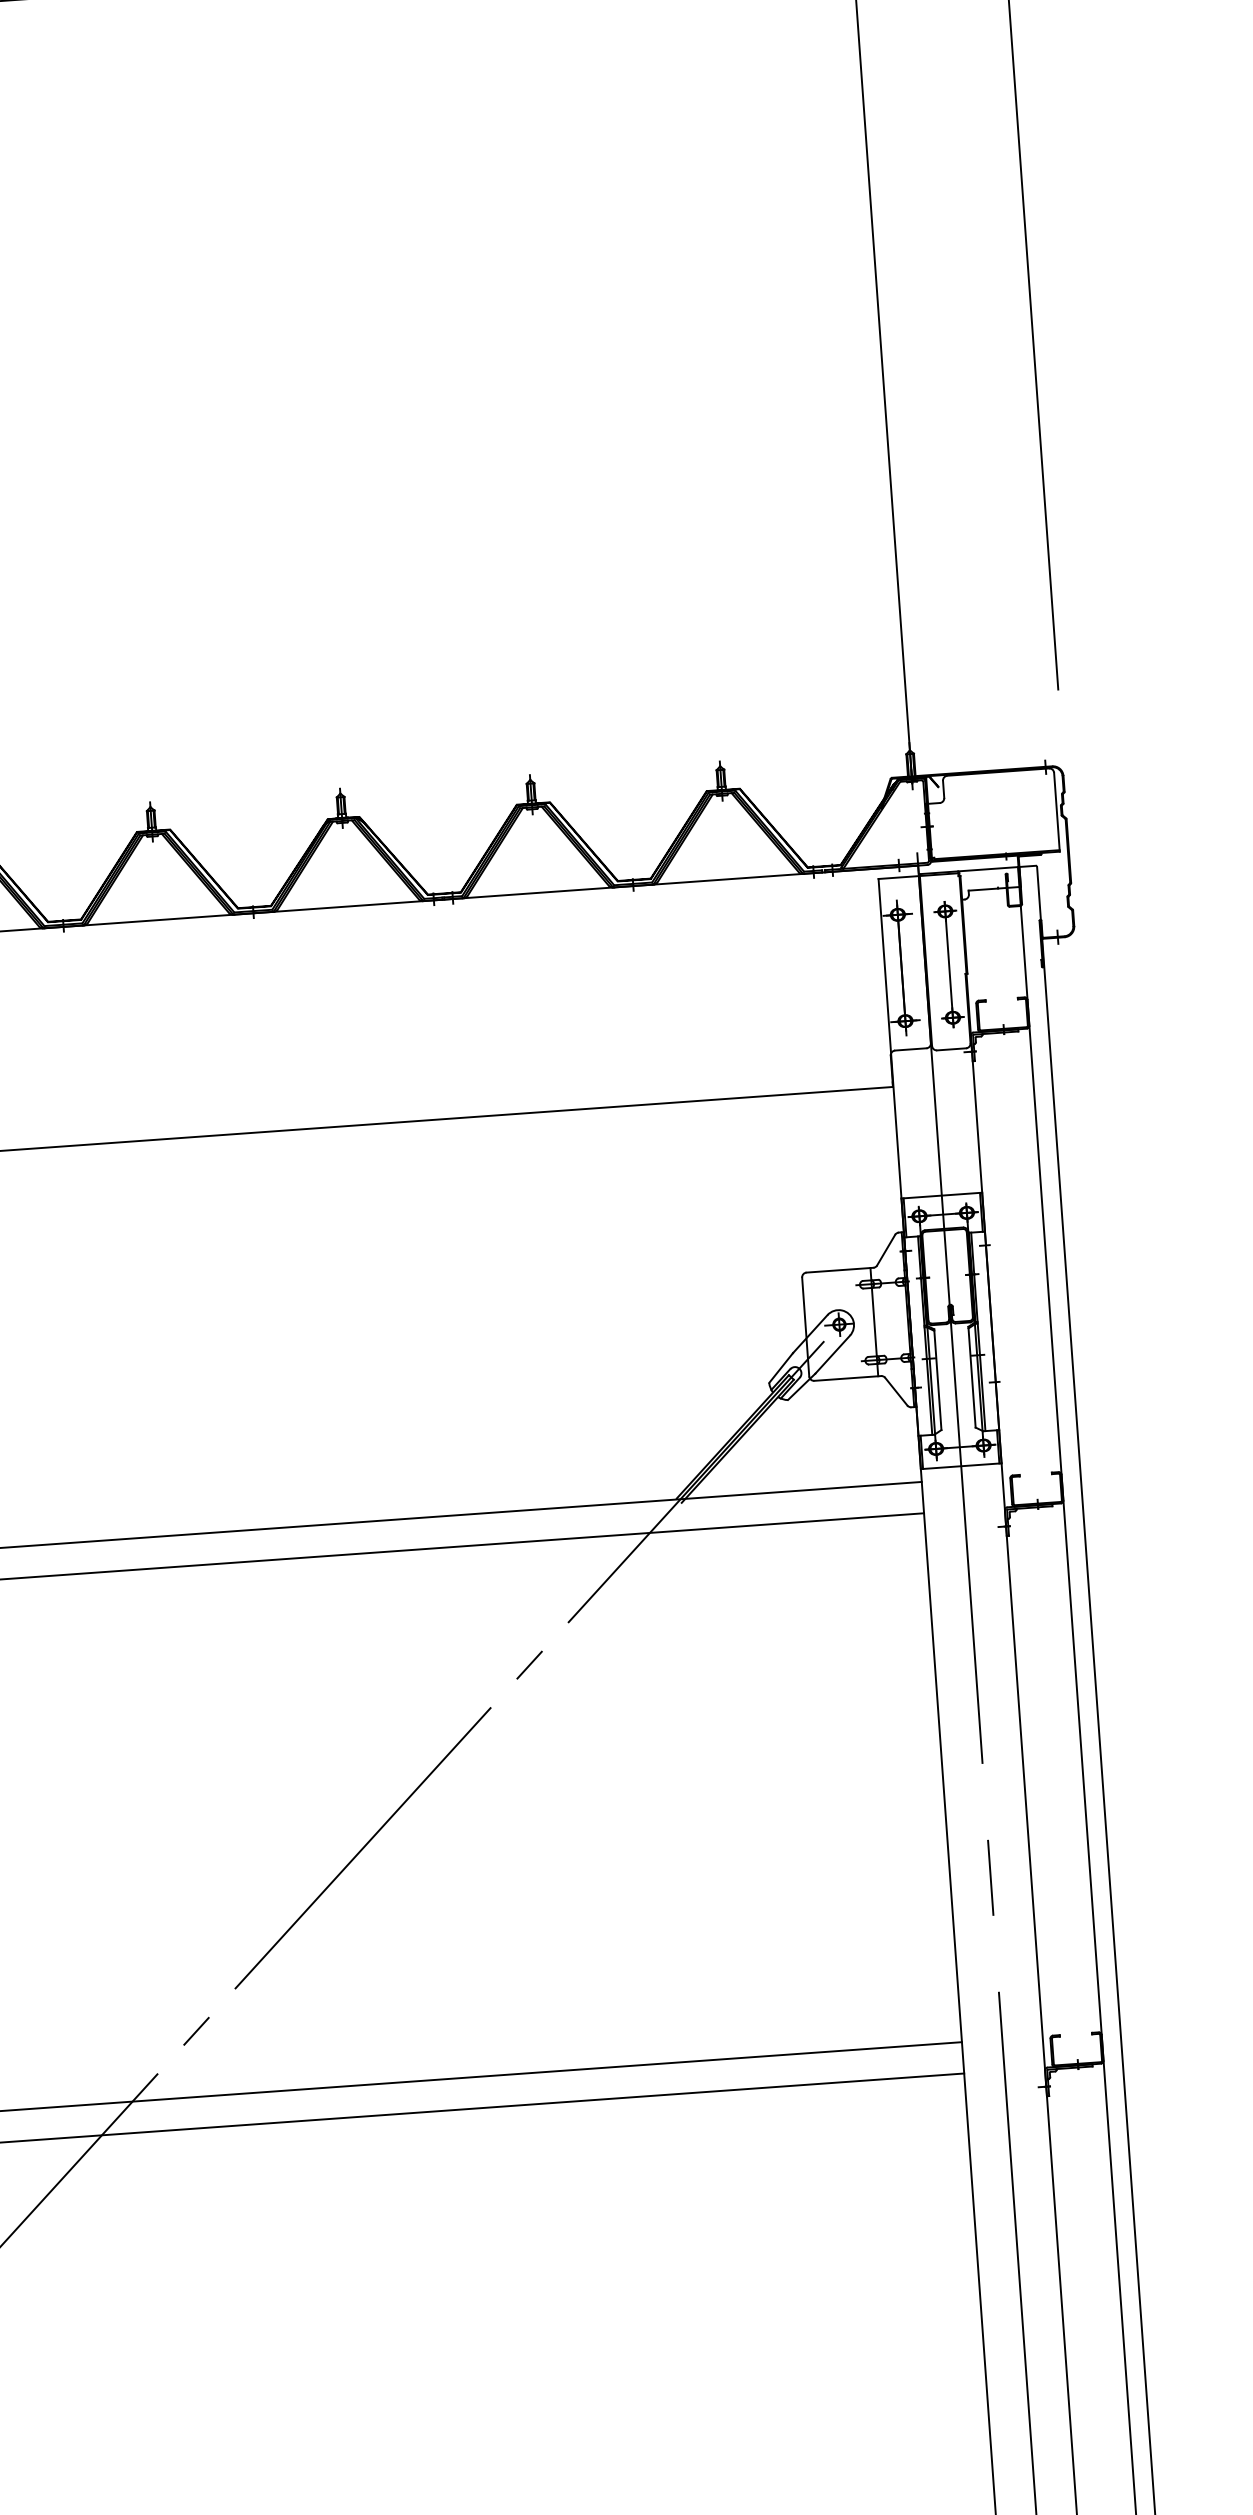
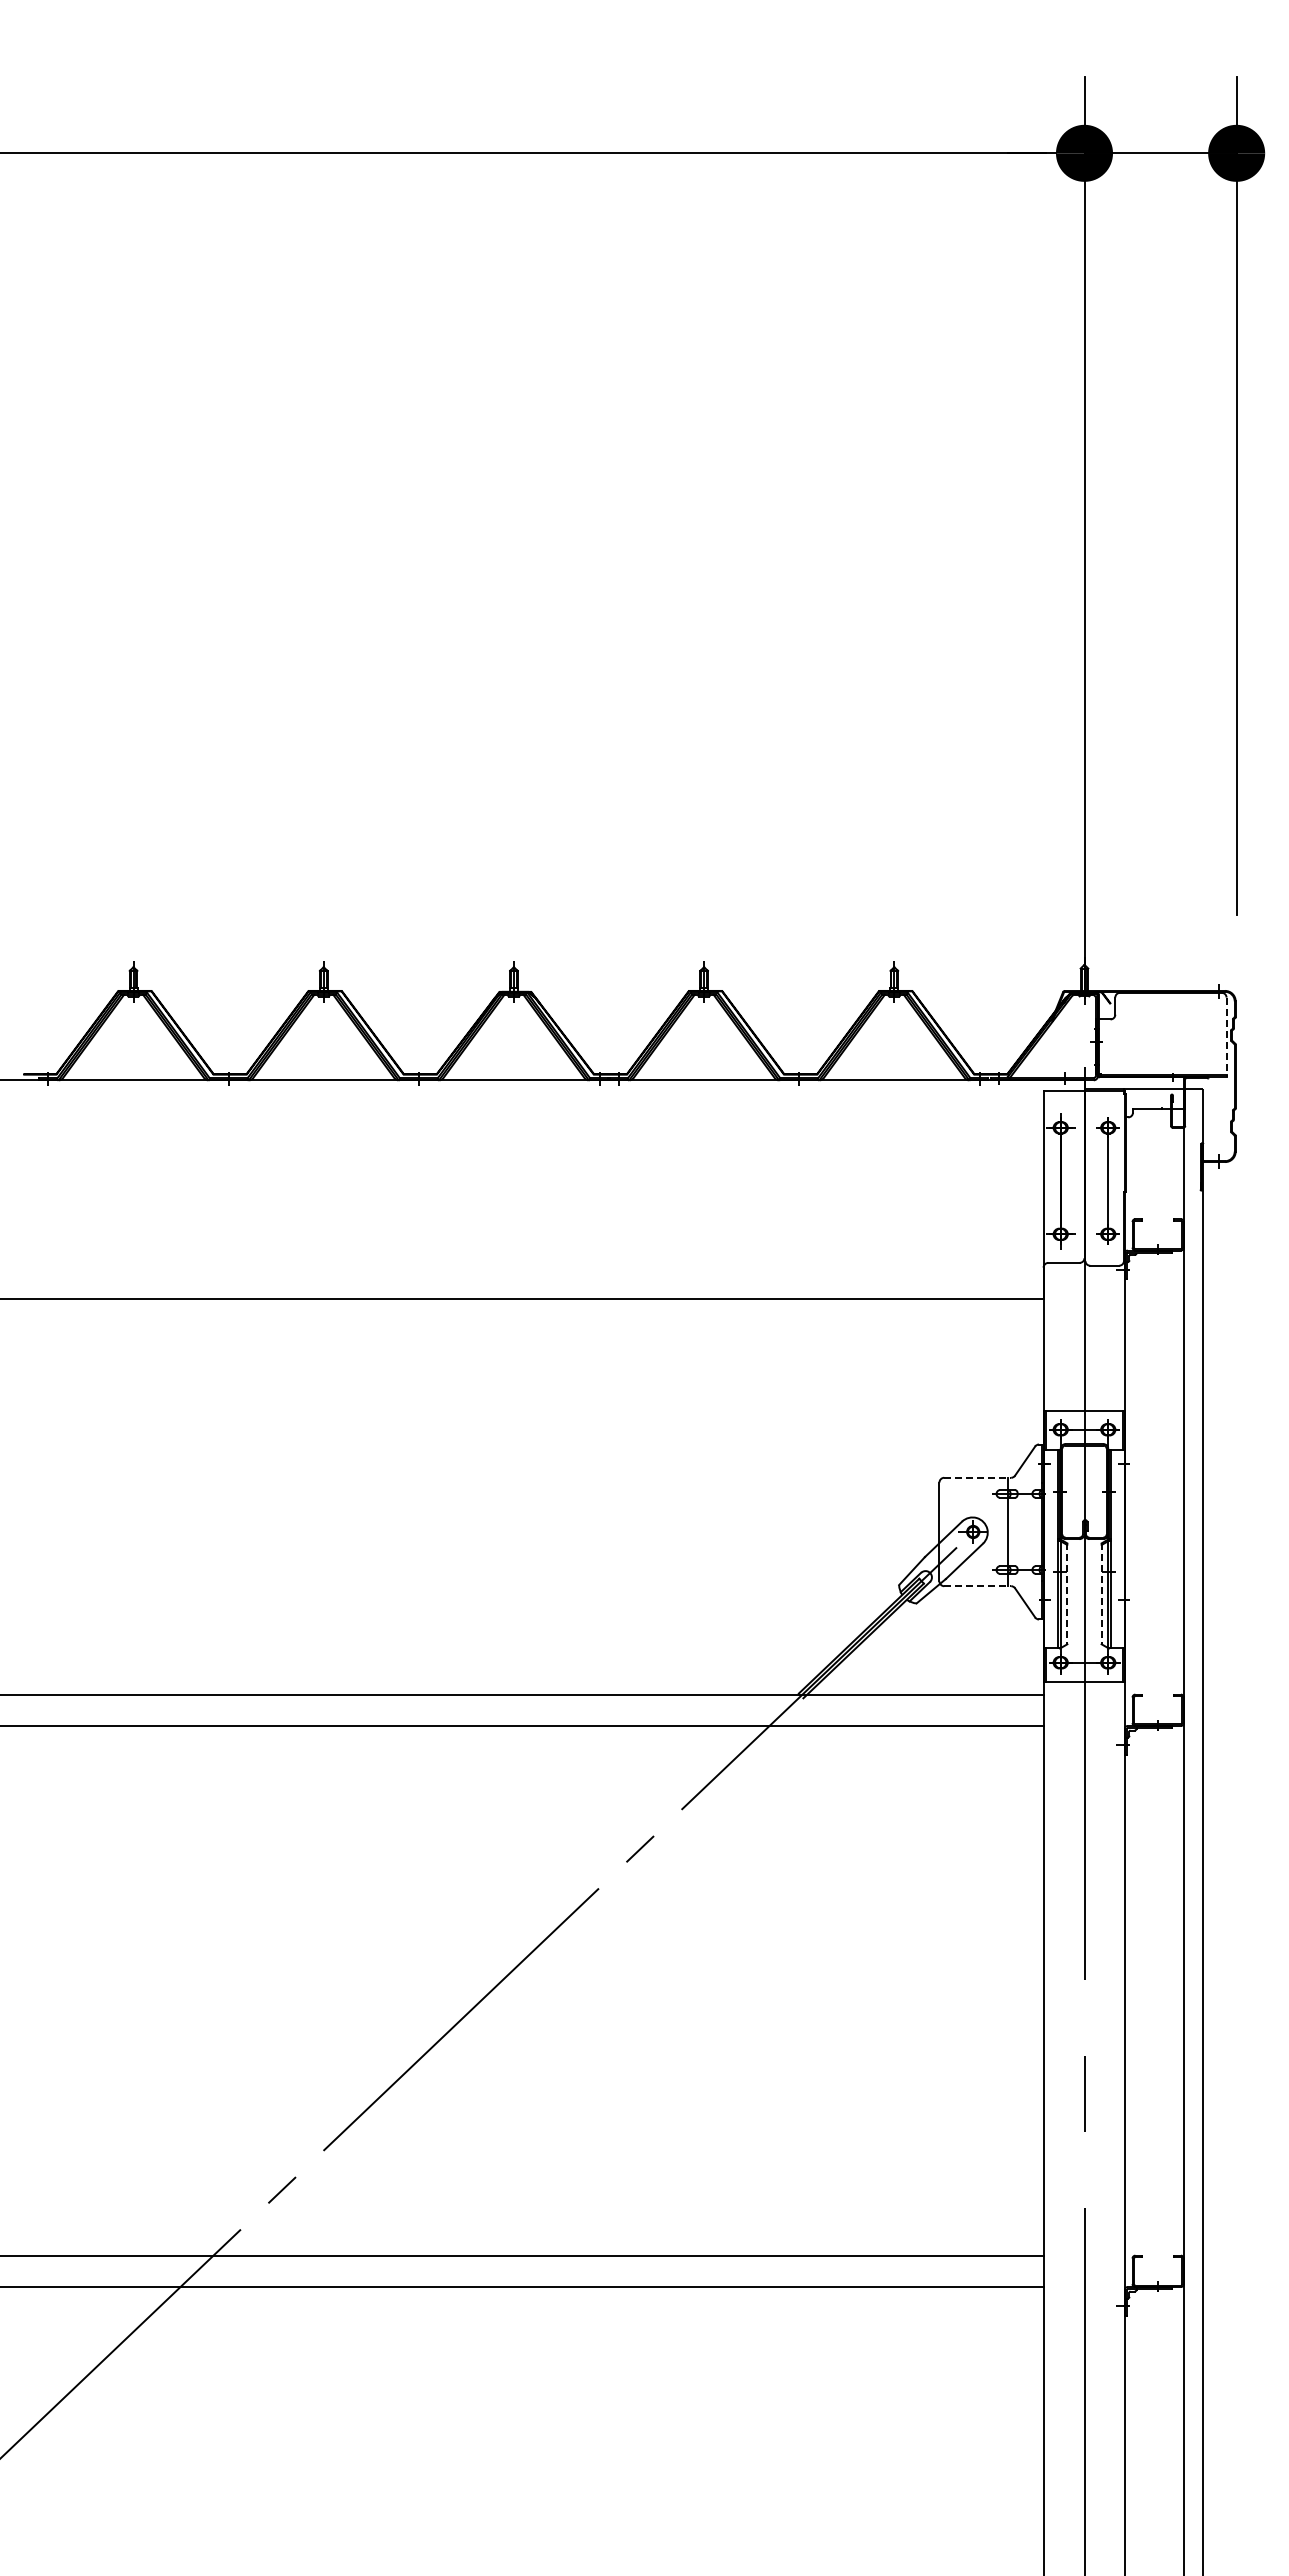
line: (1056, 812) -> (1226, 1037), solid -> dashed
line: (840, 1269) -> (978, 1477), solid -> dashed
line: (971, 1377) -> (1101, 1594), solid -> dashed
line: (848, 1378) -> (978, 1586), solid -> dashed
line: (938, 1380) -> (1067, 1594), solid -> dashed

